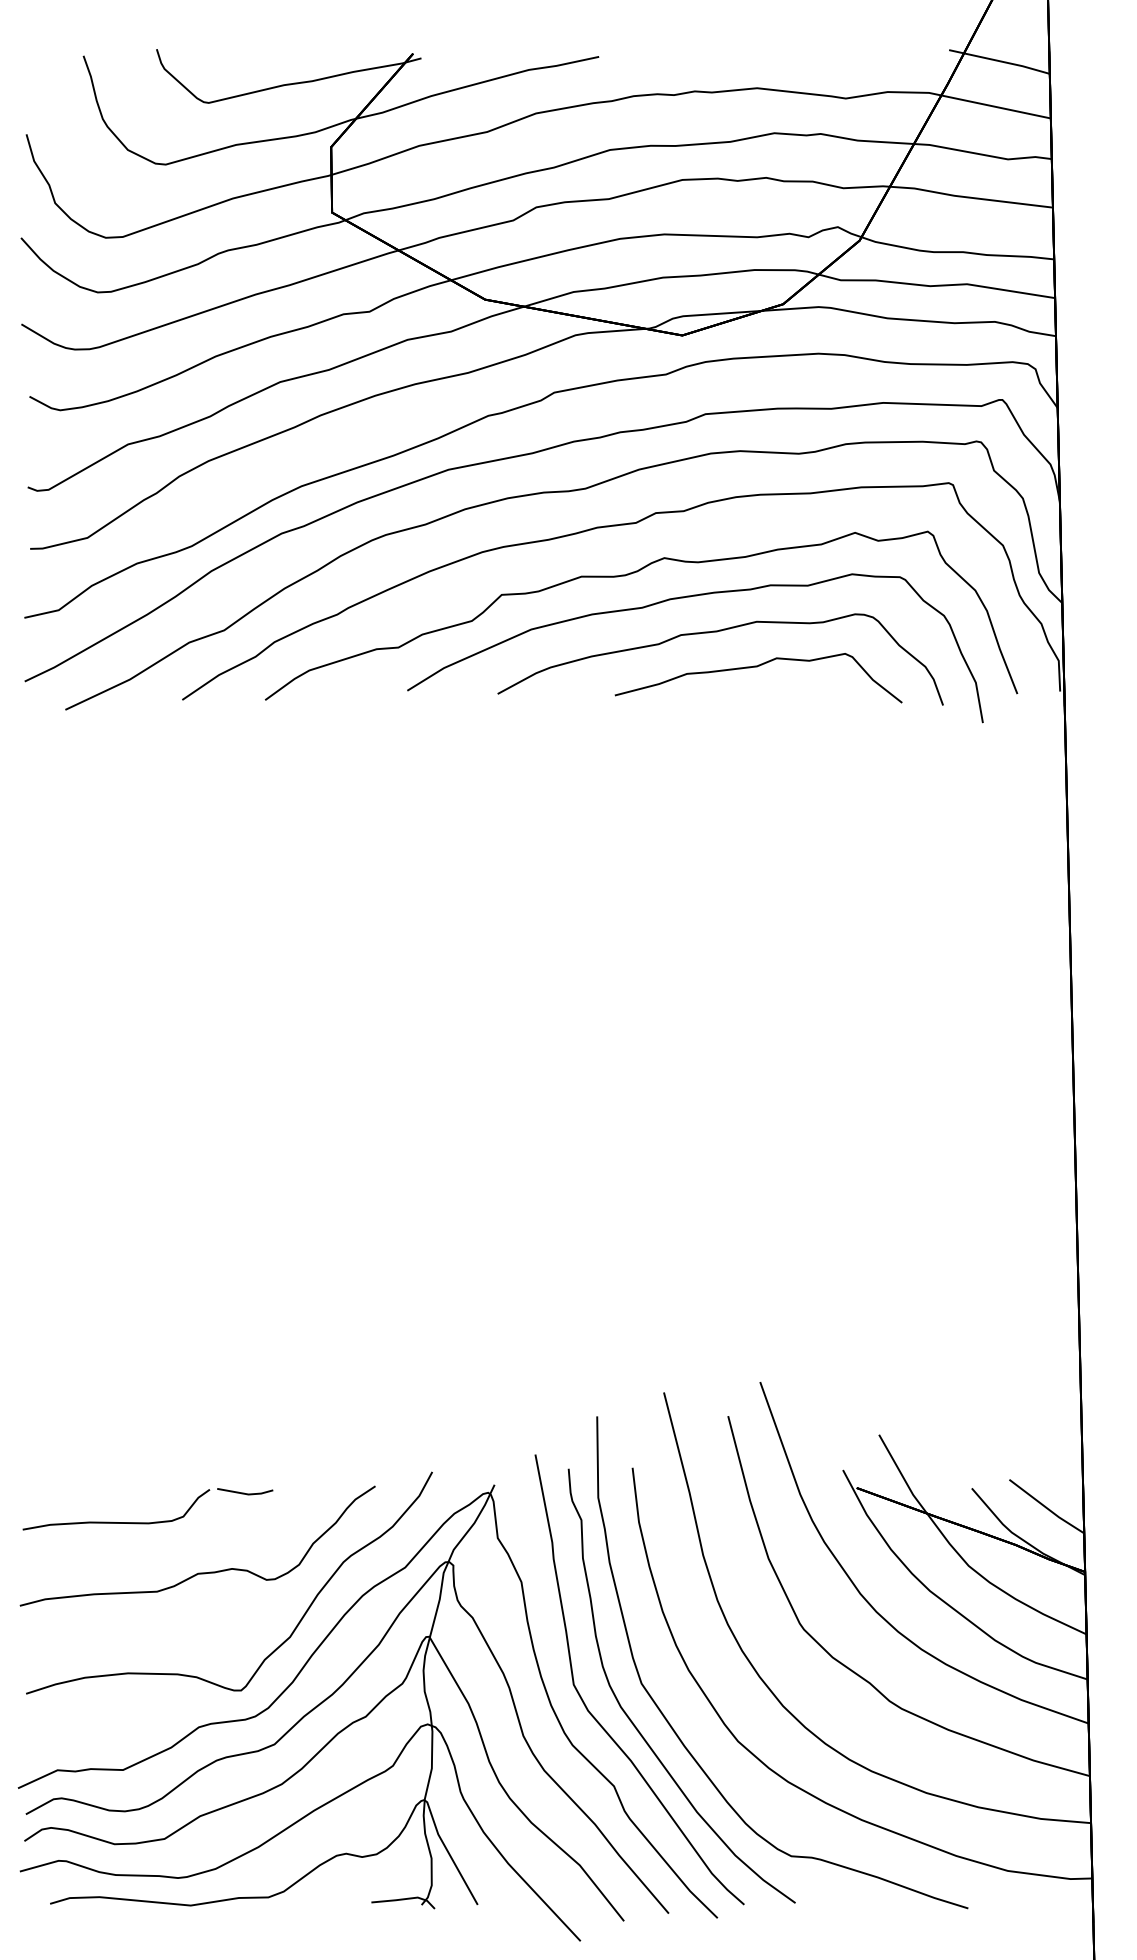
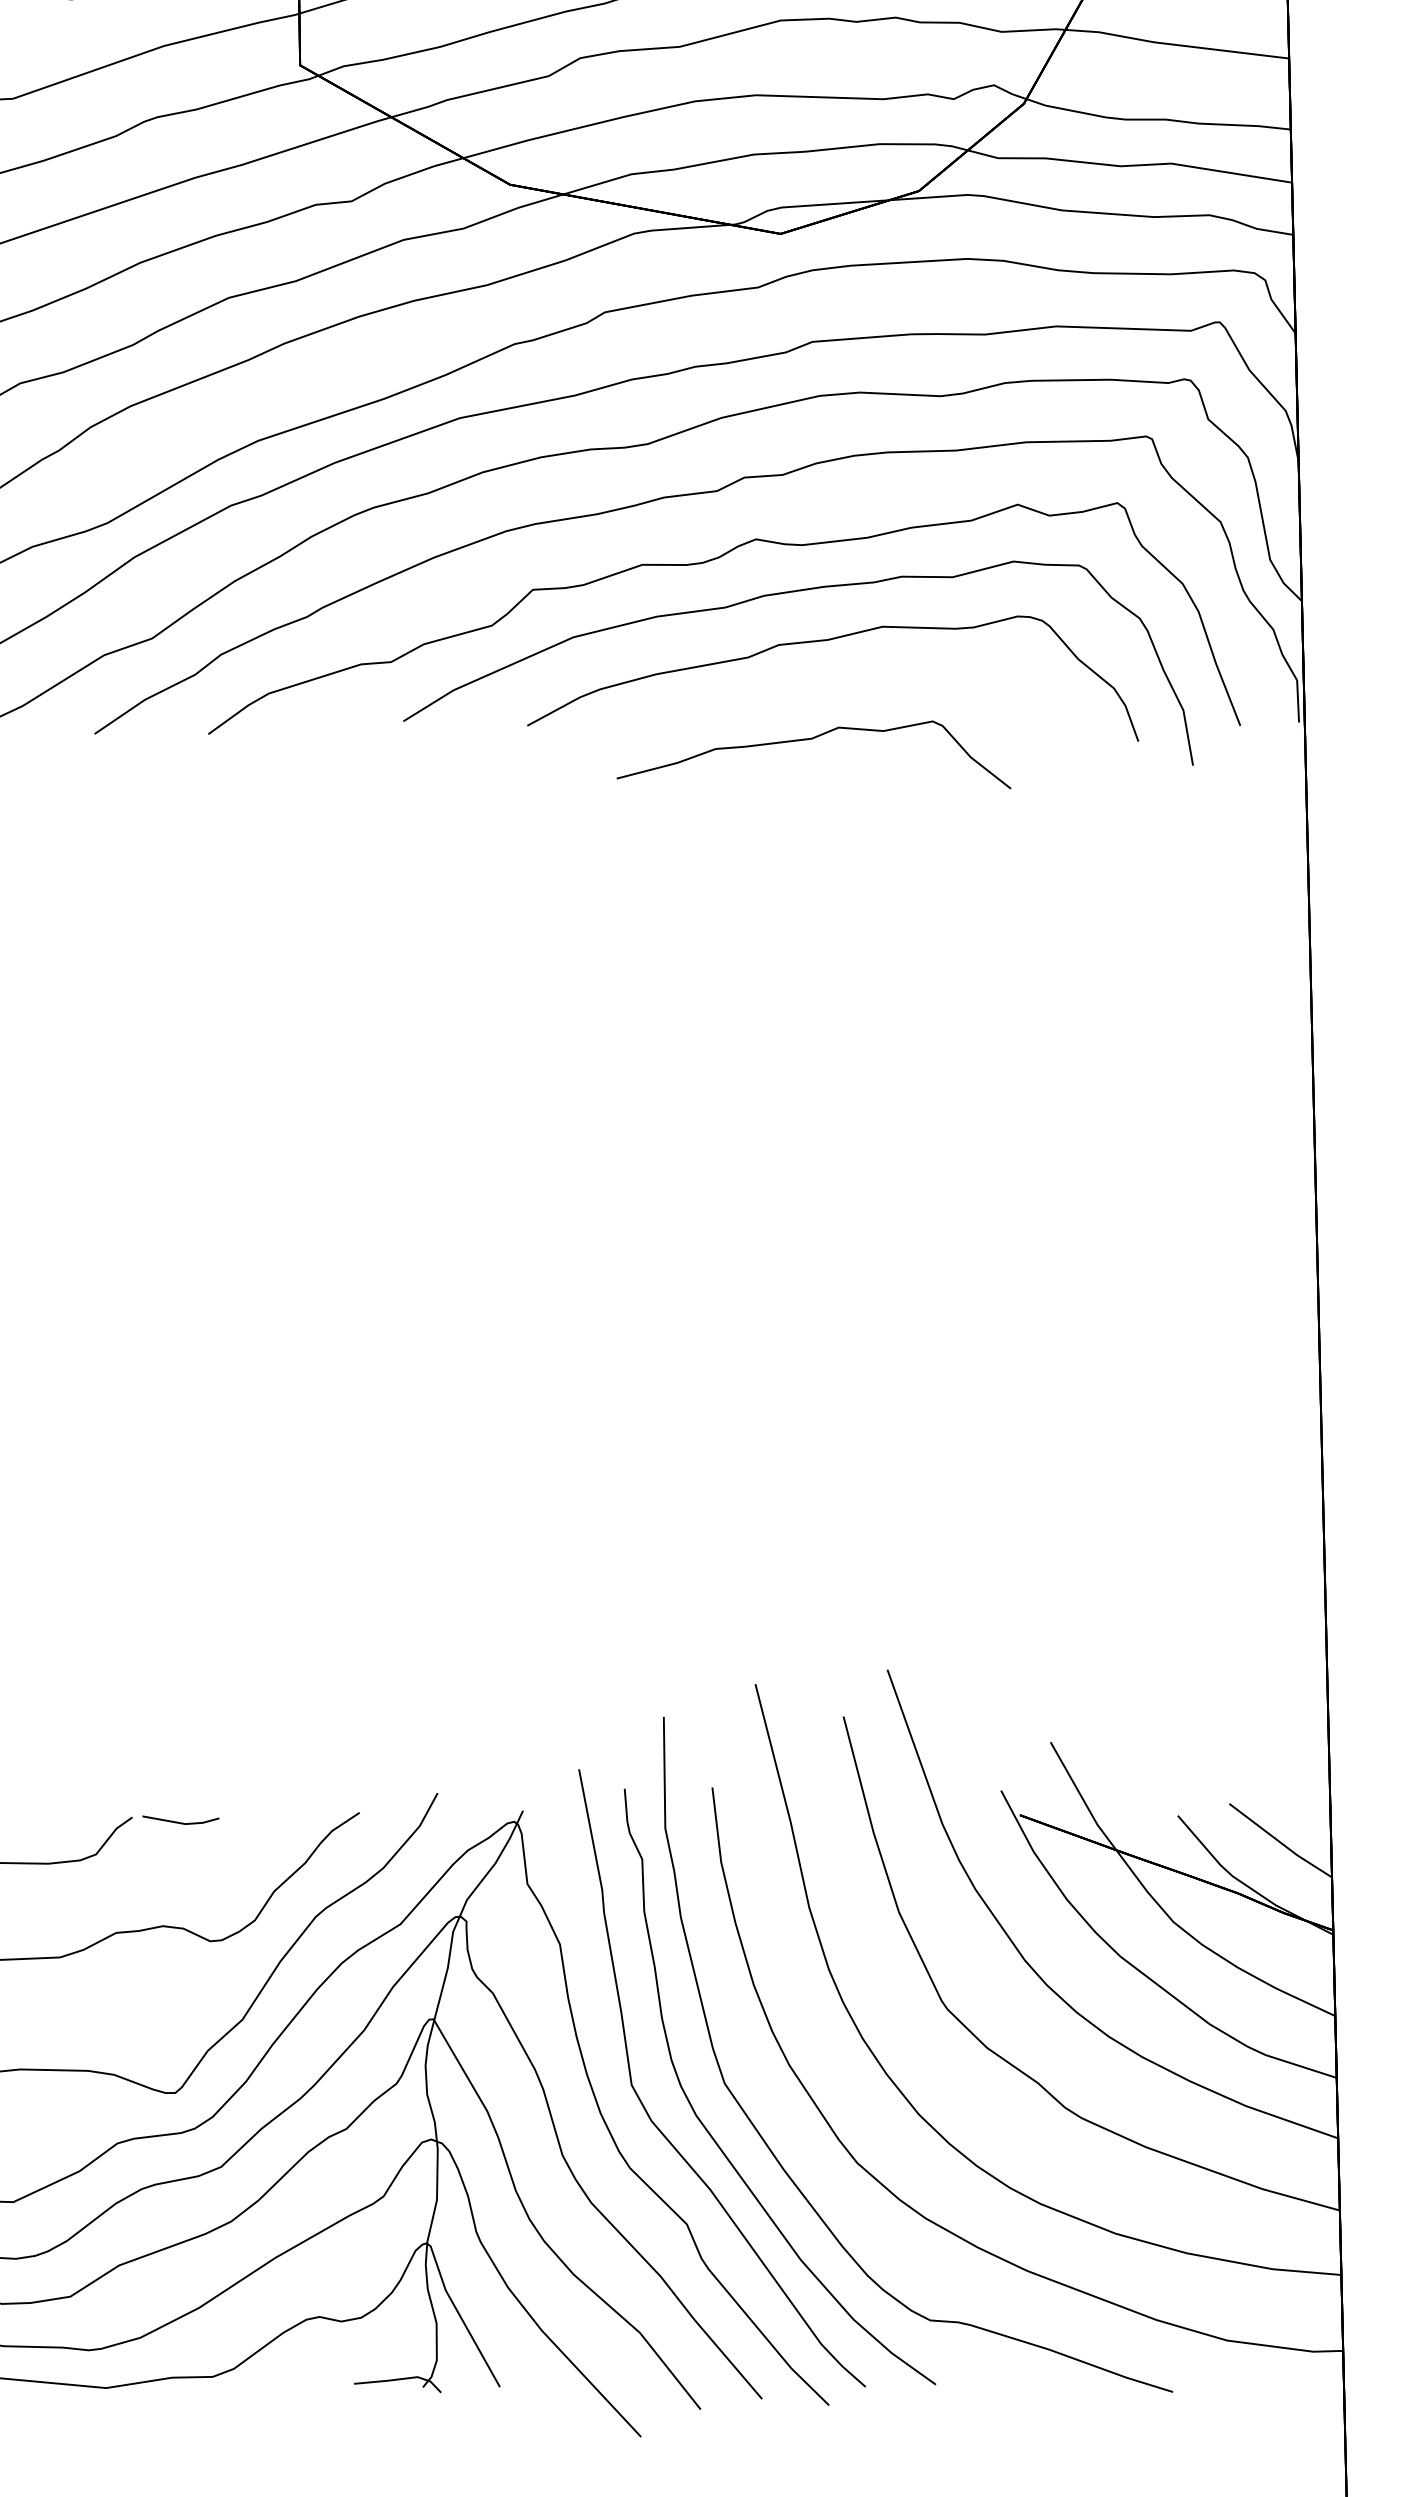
part: (757, 667) -> (812, 740), moved

